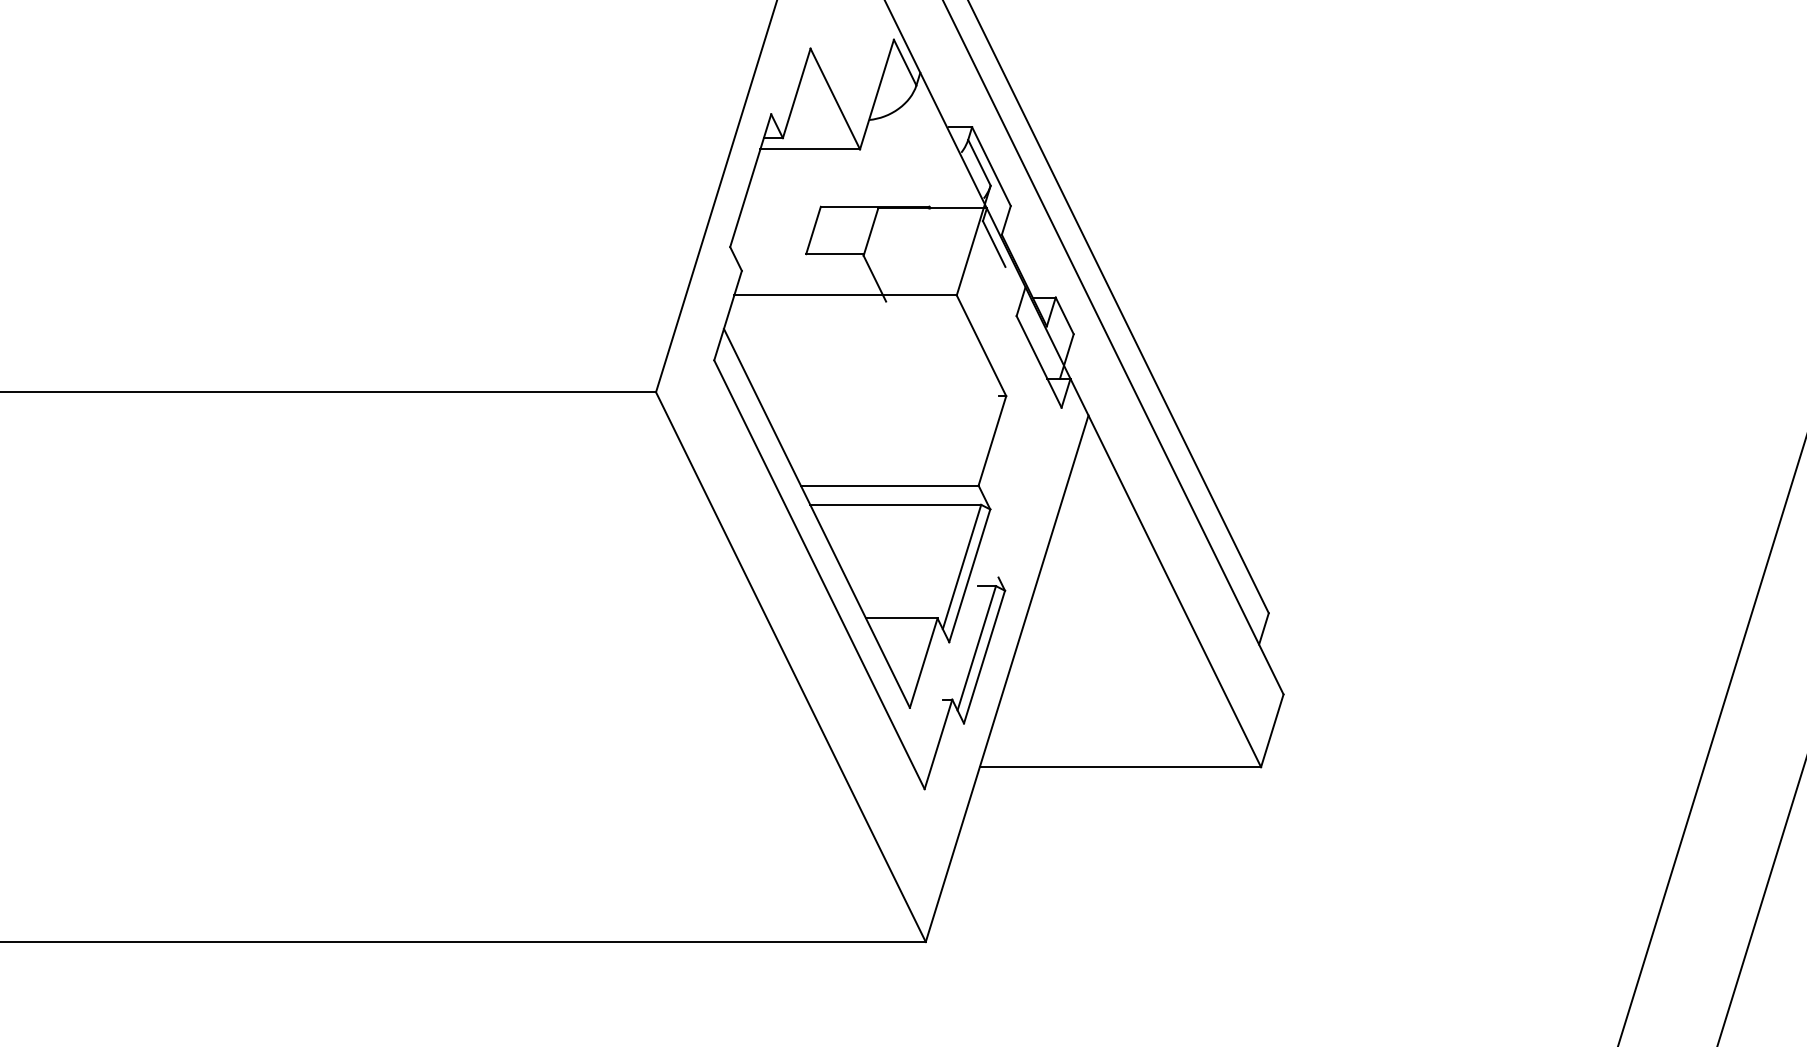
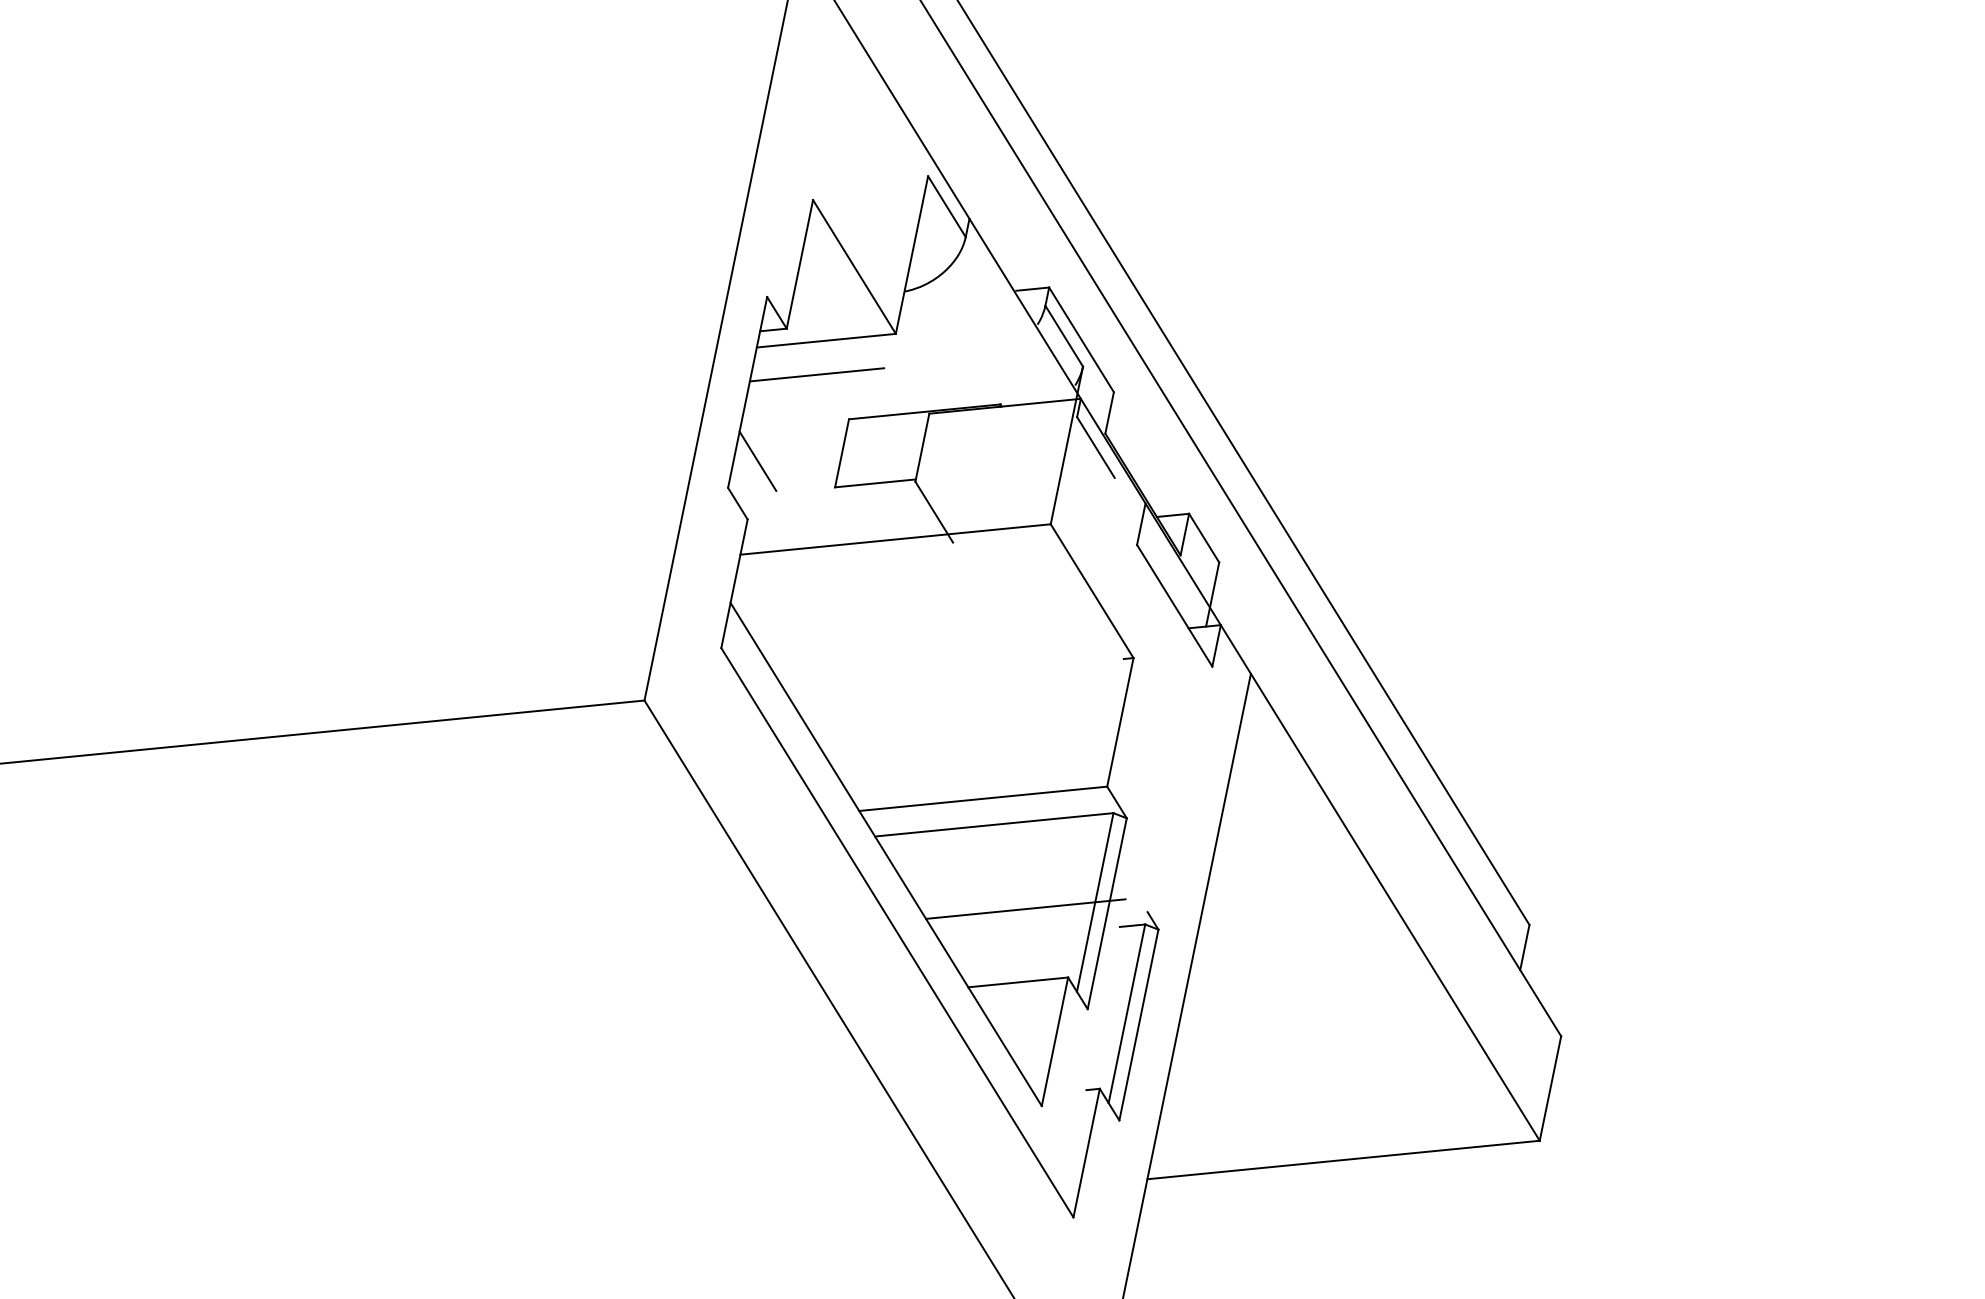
line: (801, 173) -> (817, 375), added
line: (753, 229) -> (758, 460), added
line: (911, 566) -> (1024, 908), added

